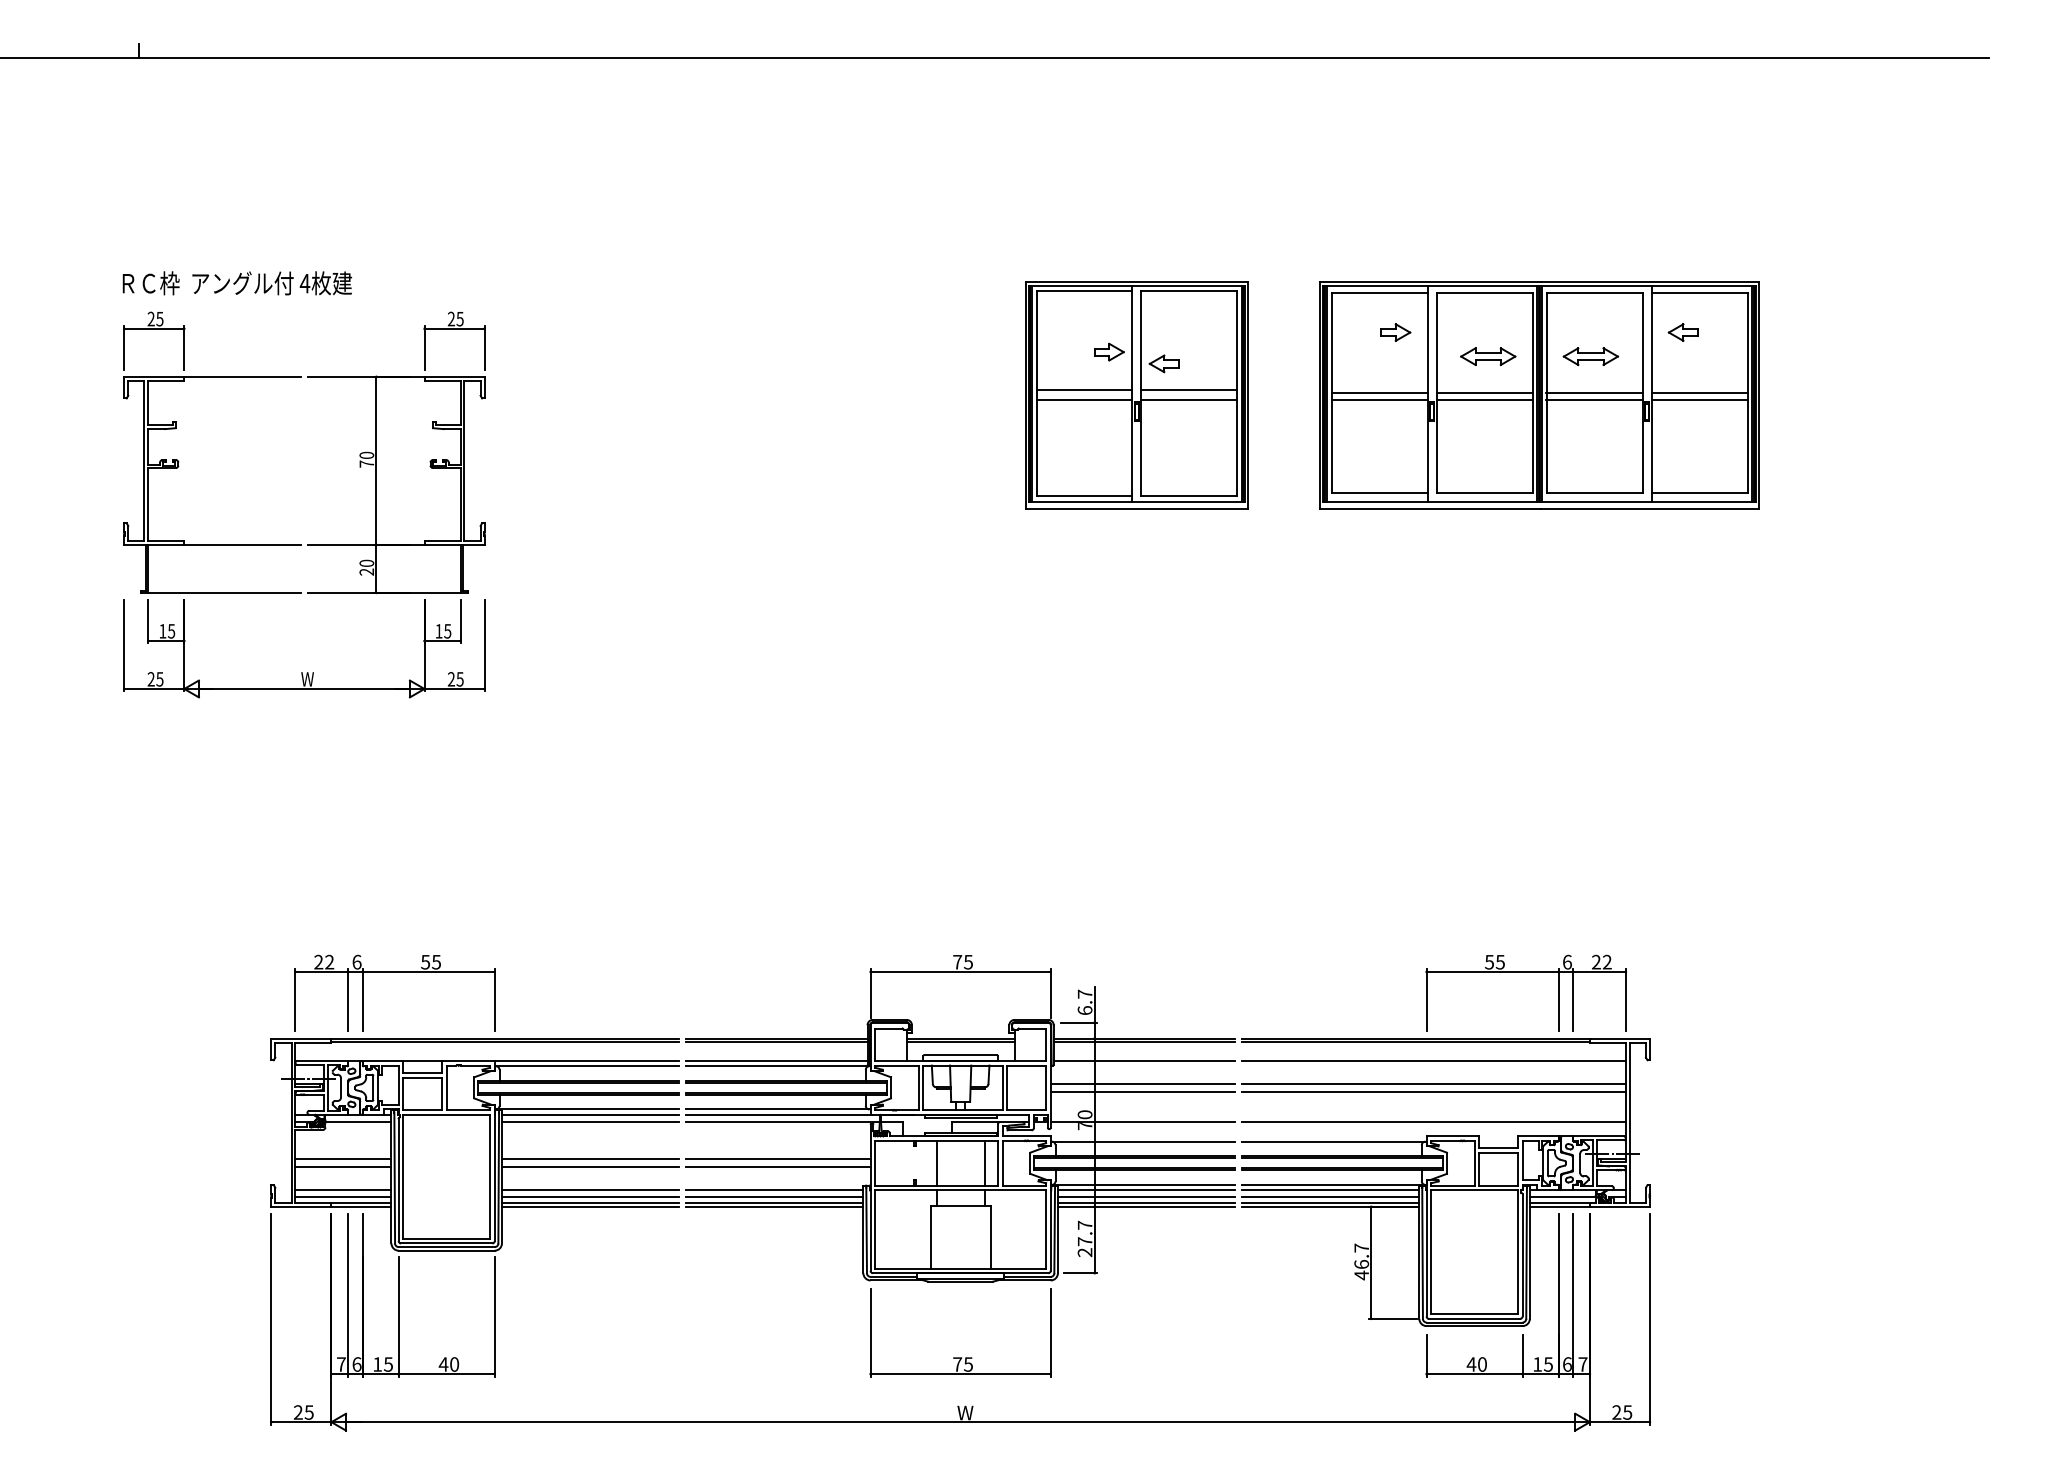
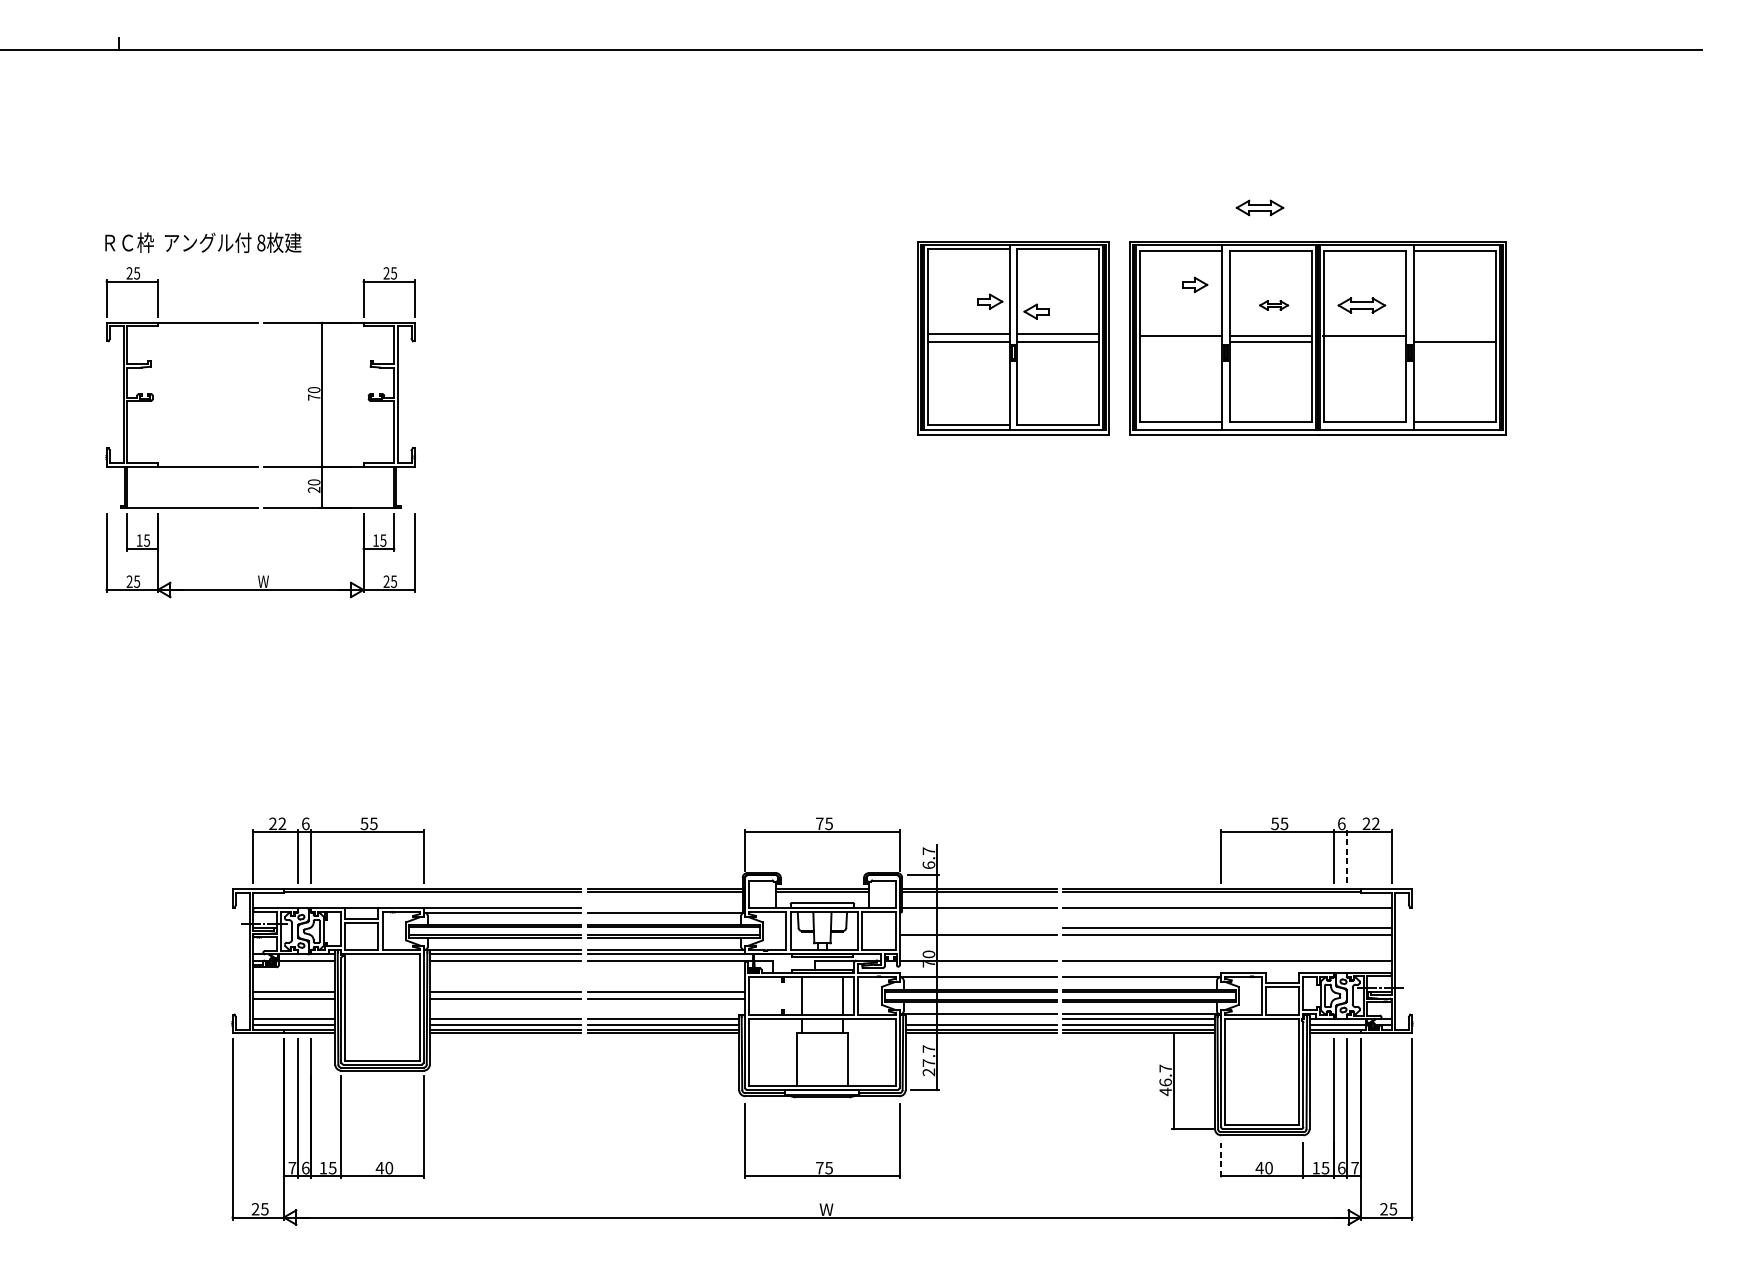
part: (1471, 242) -> (1259, 207), added
text: (304, 283) -> (260, 242), 4 -> 8
part: (1682, 332) -> (1440, 284), removed
part: (1488, 356) -> (1274, 305), size x0.6
line: (1699, 392) -> (1454, 336), removed
part: (1136, 395) -> (1013, 338), moved
line: (1379, 399) -> (1180, 342), removed
line: (1593, 399) -> (1364, 342), removed
line: (1573, 1000) -> (1346, 856), solid -> dashed
line: (776, 1060) -> (664, 907), removed
line: (1142, 1083) -> (978, 927), removed
line: (1146, 1190) -> (981, 1019), removed
line: (1426, 1356) -> (1221, 1161), solid -> dashed

